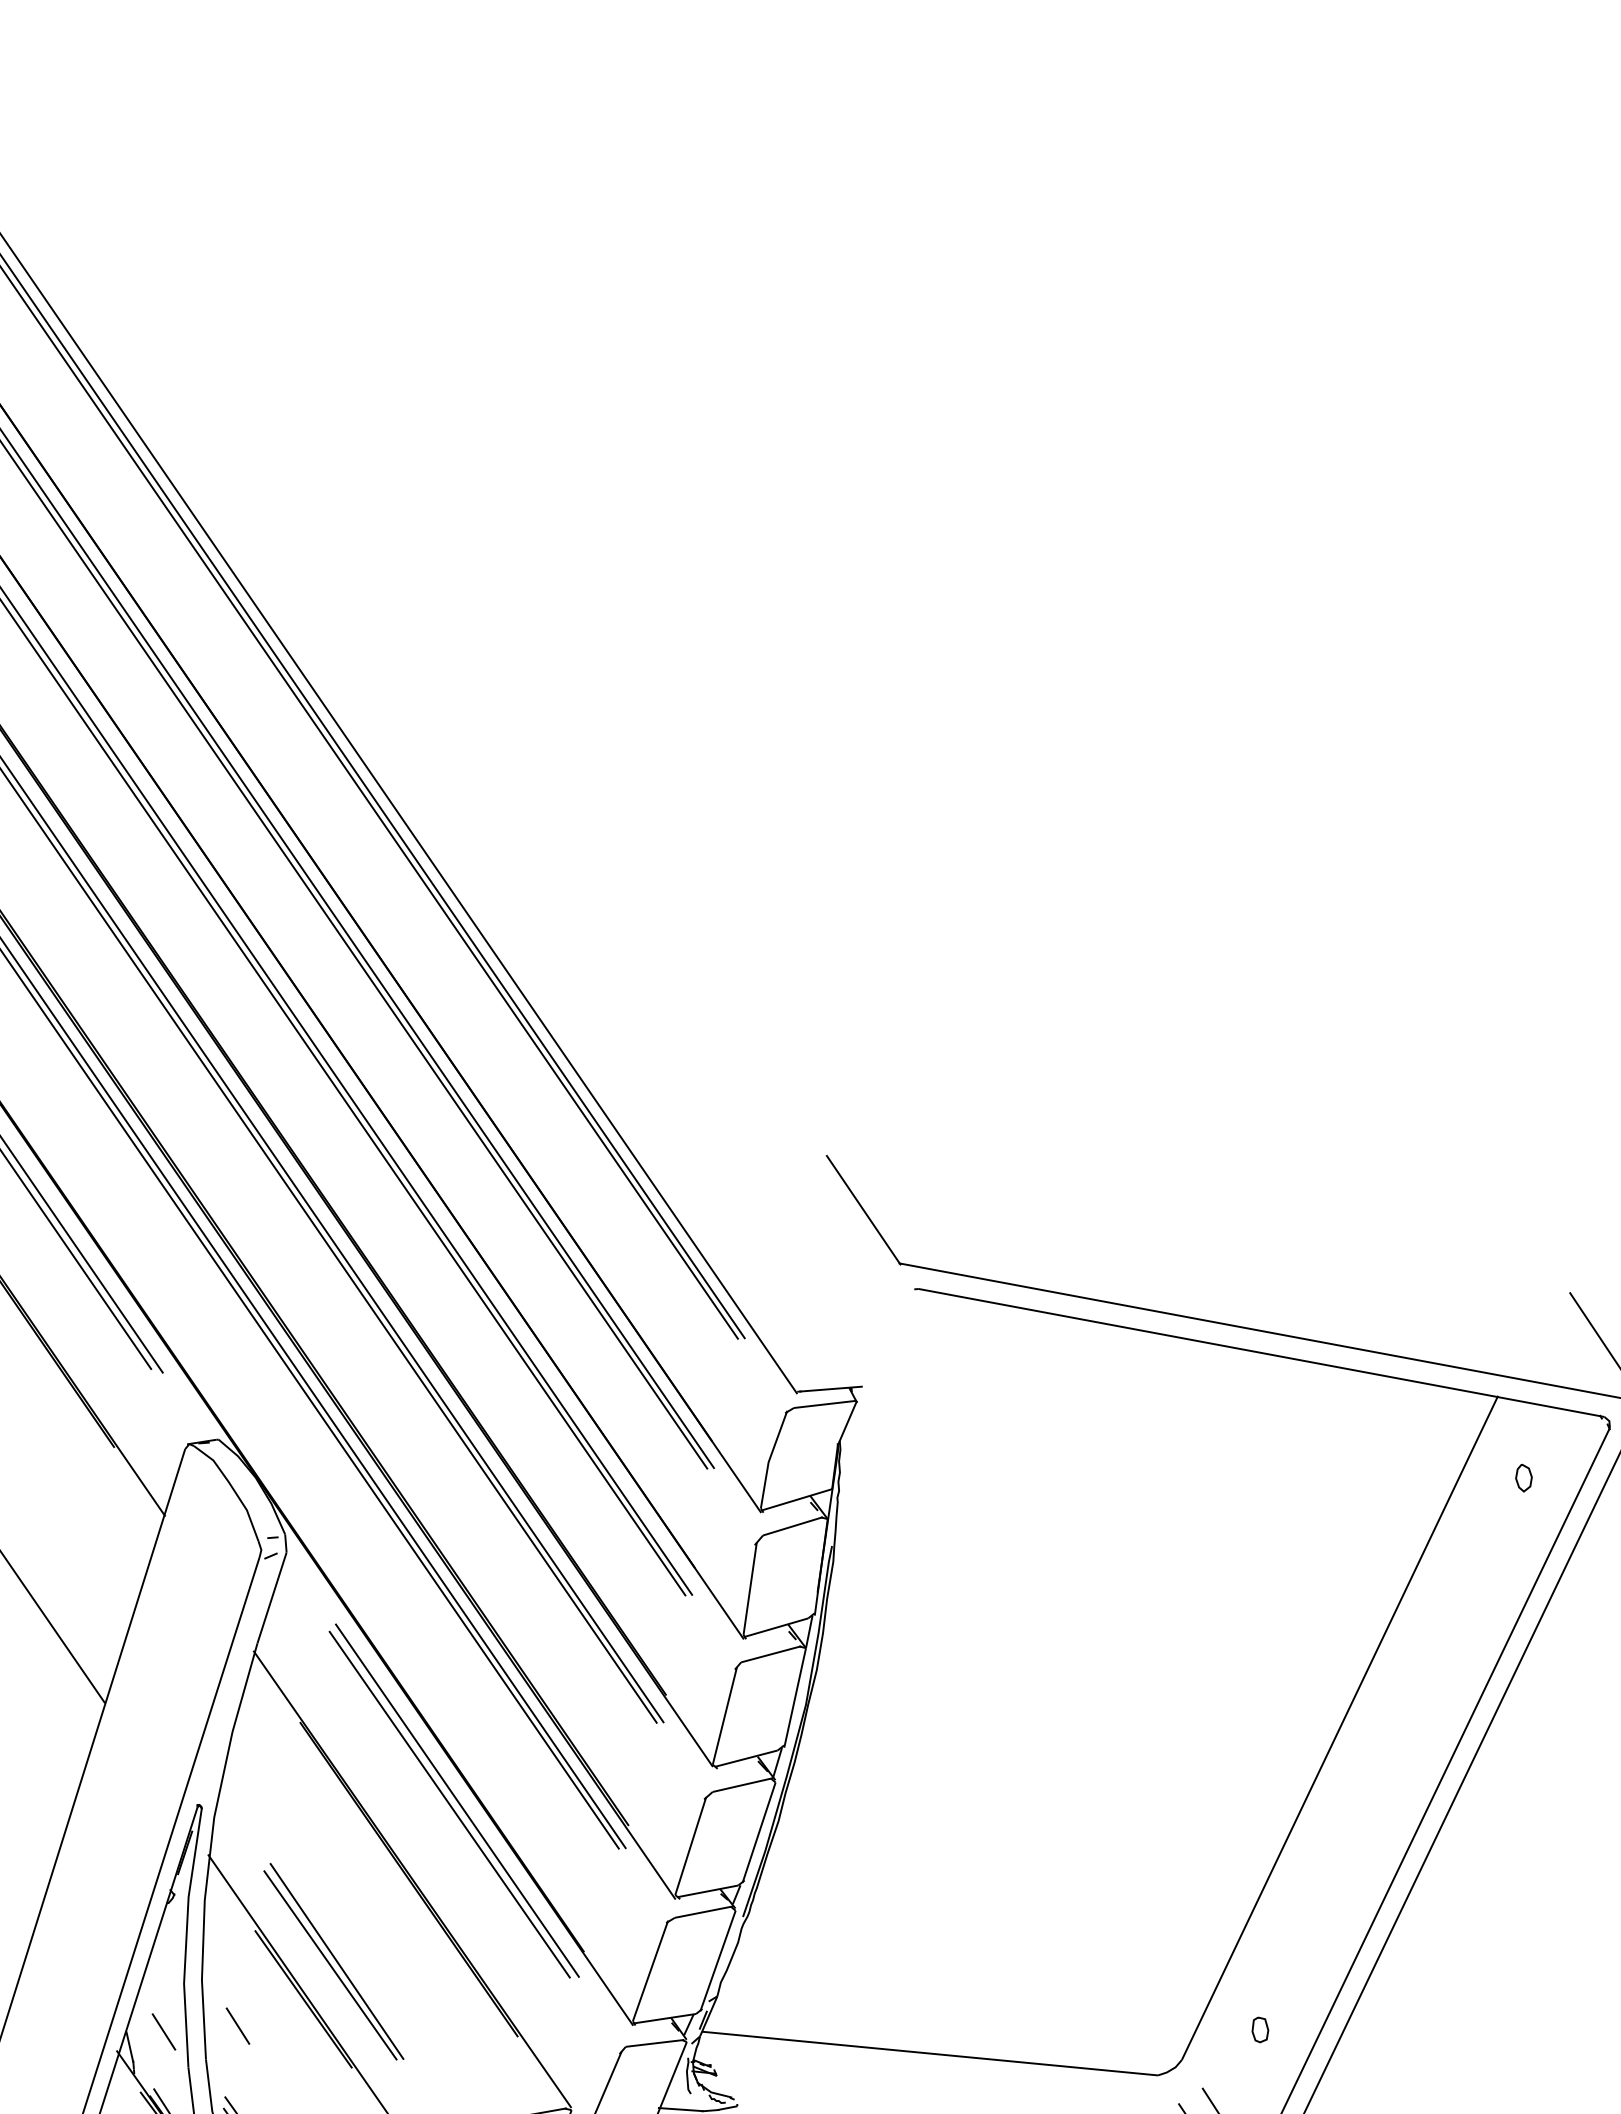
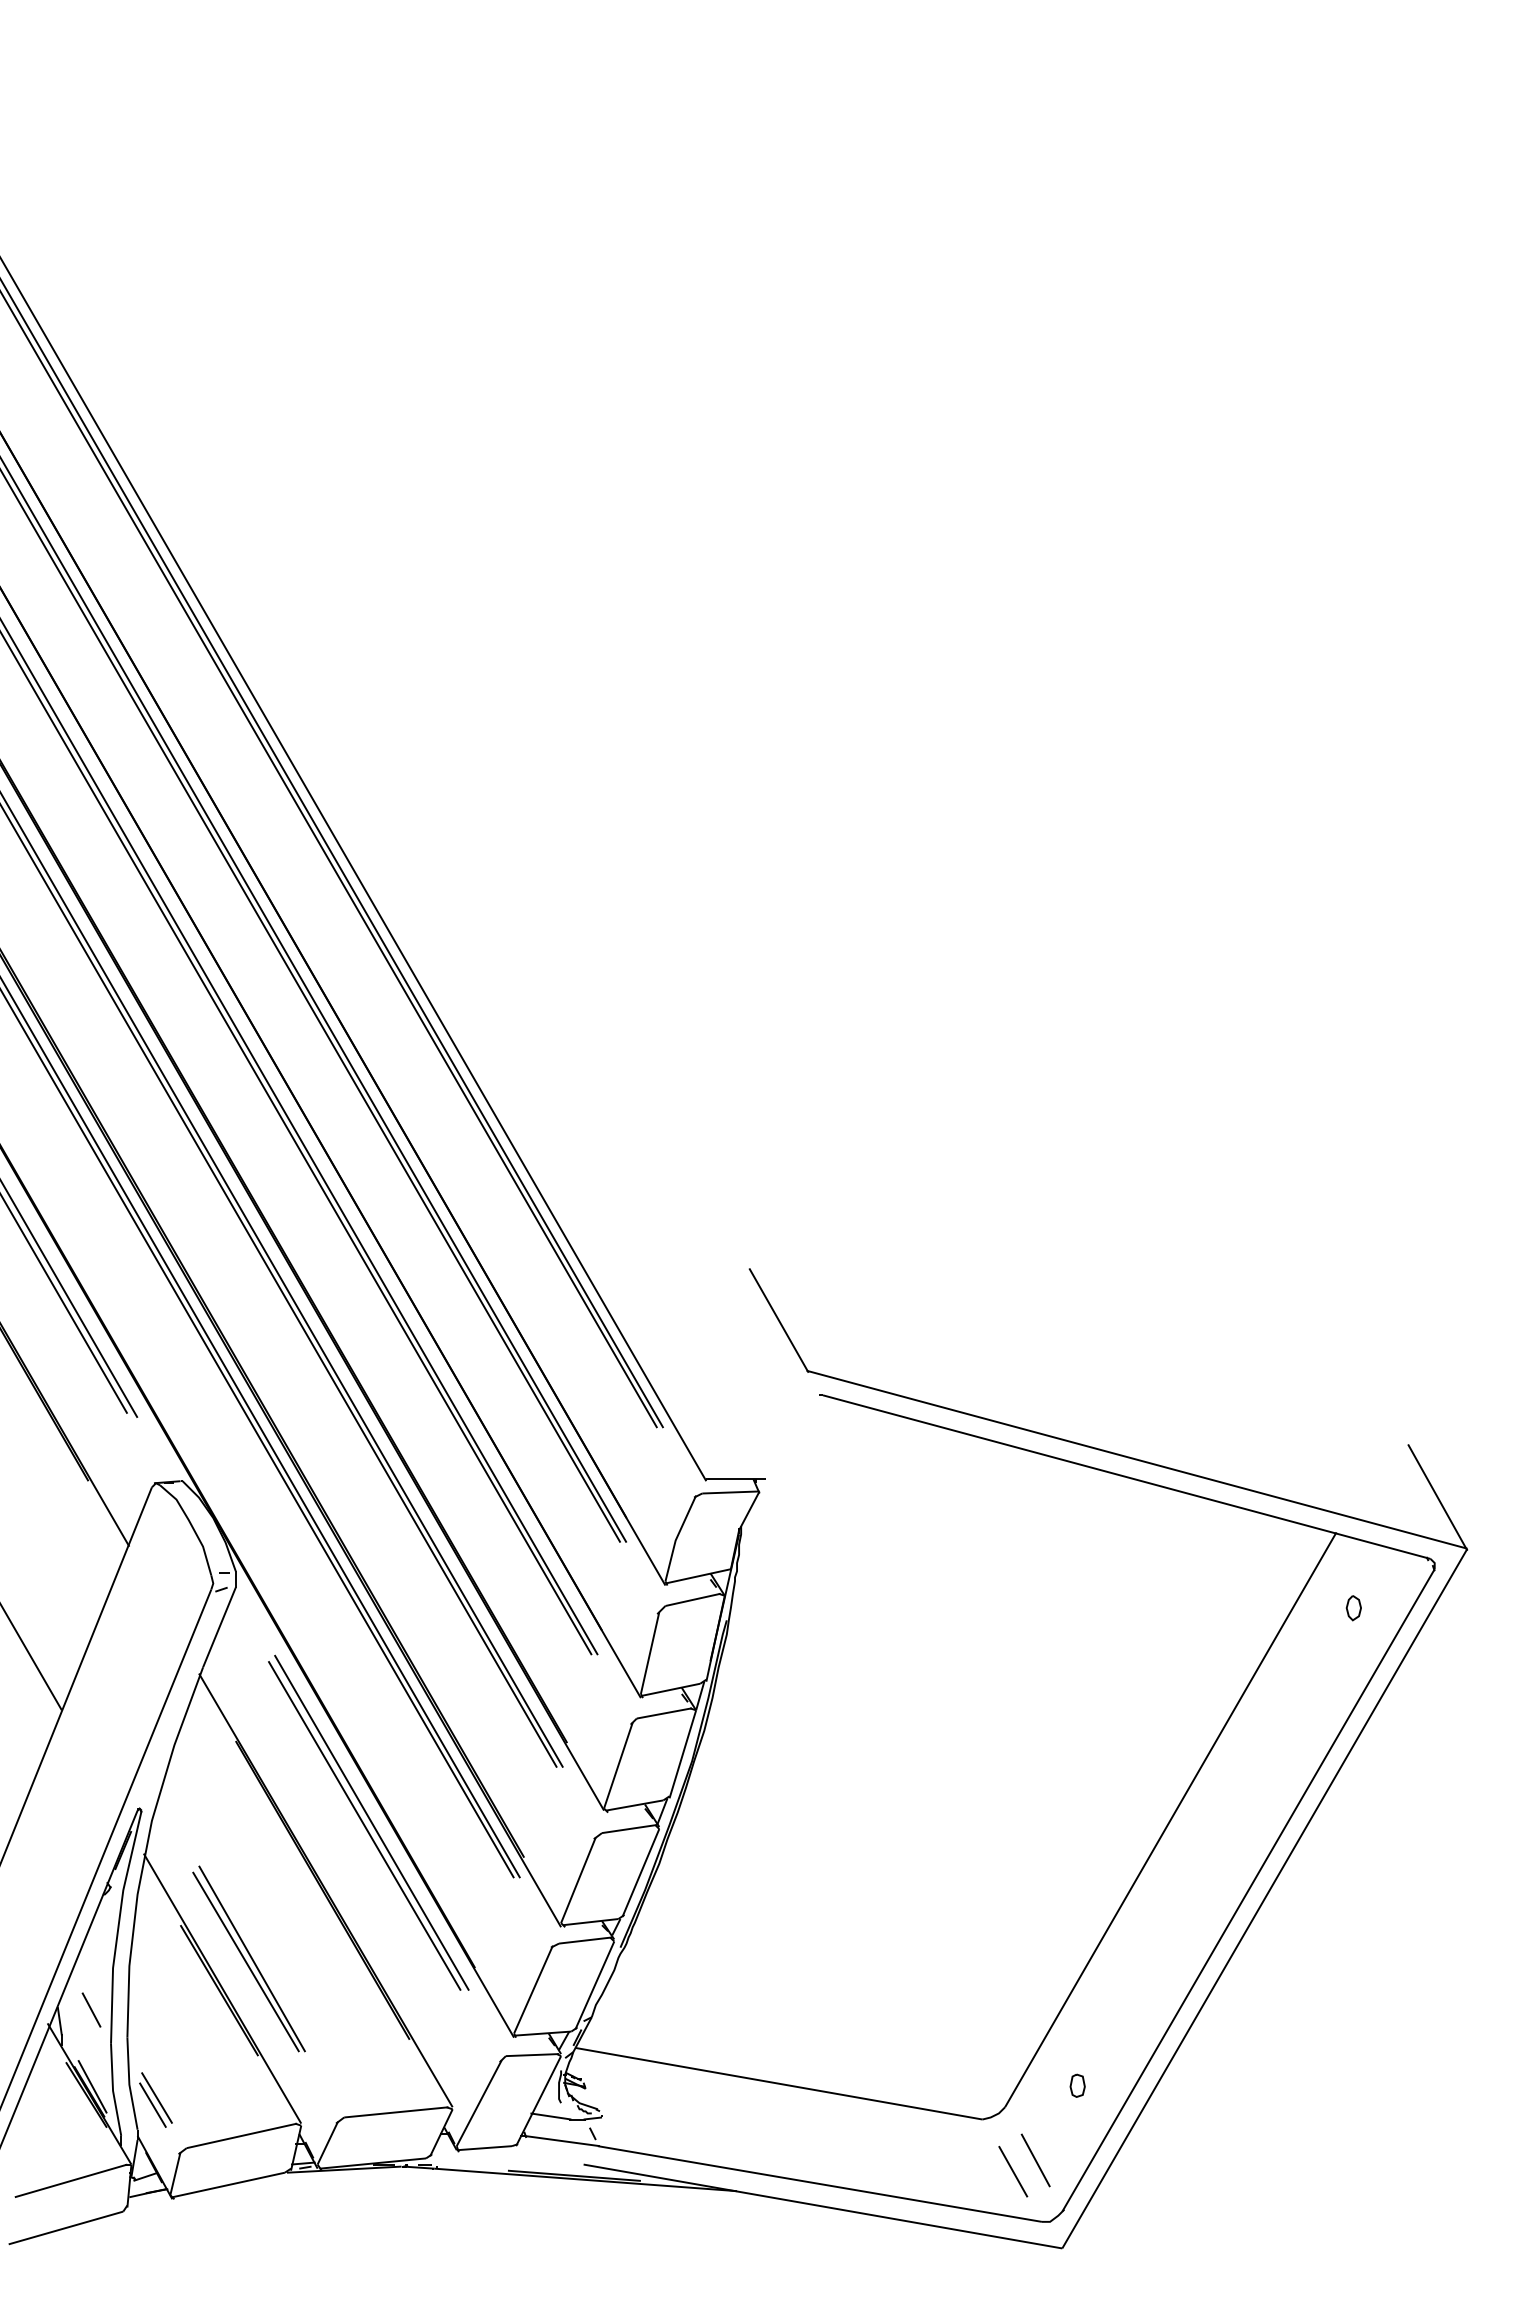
line: (237, 2025) -> (158, 2009), removed

